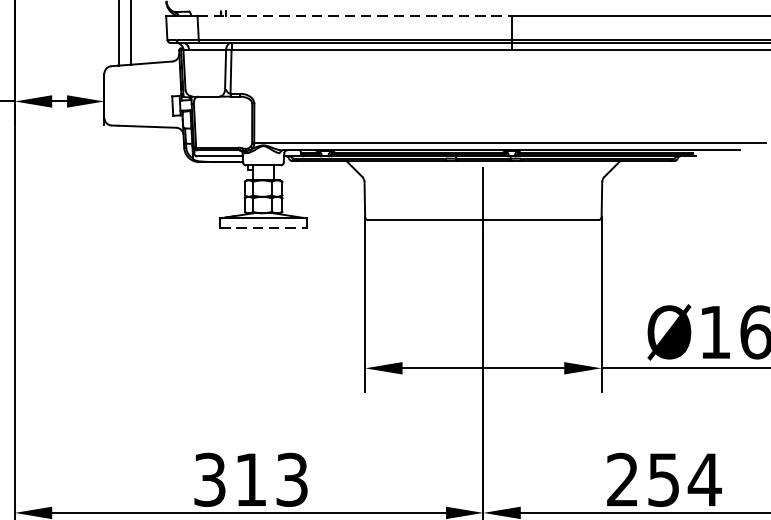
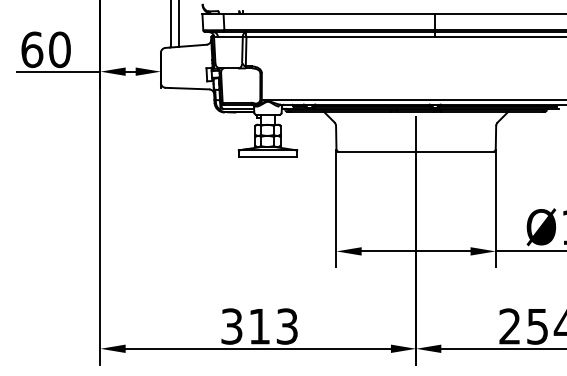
line: (354, 16) -> (329, 14), dashed -> solid
line: (264, 227) -> (268, 156), dashed -> solid

